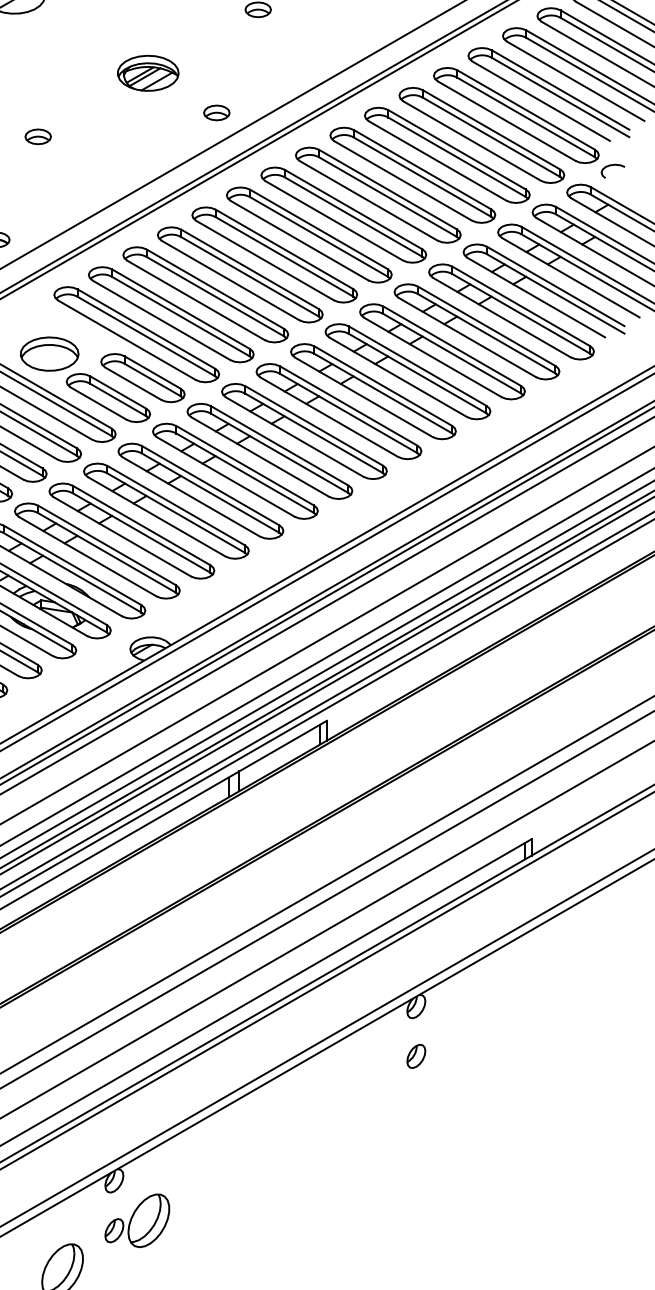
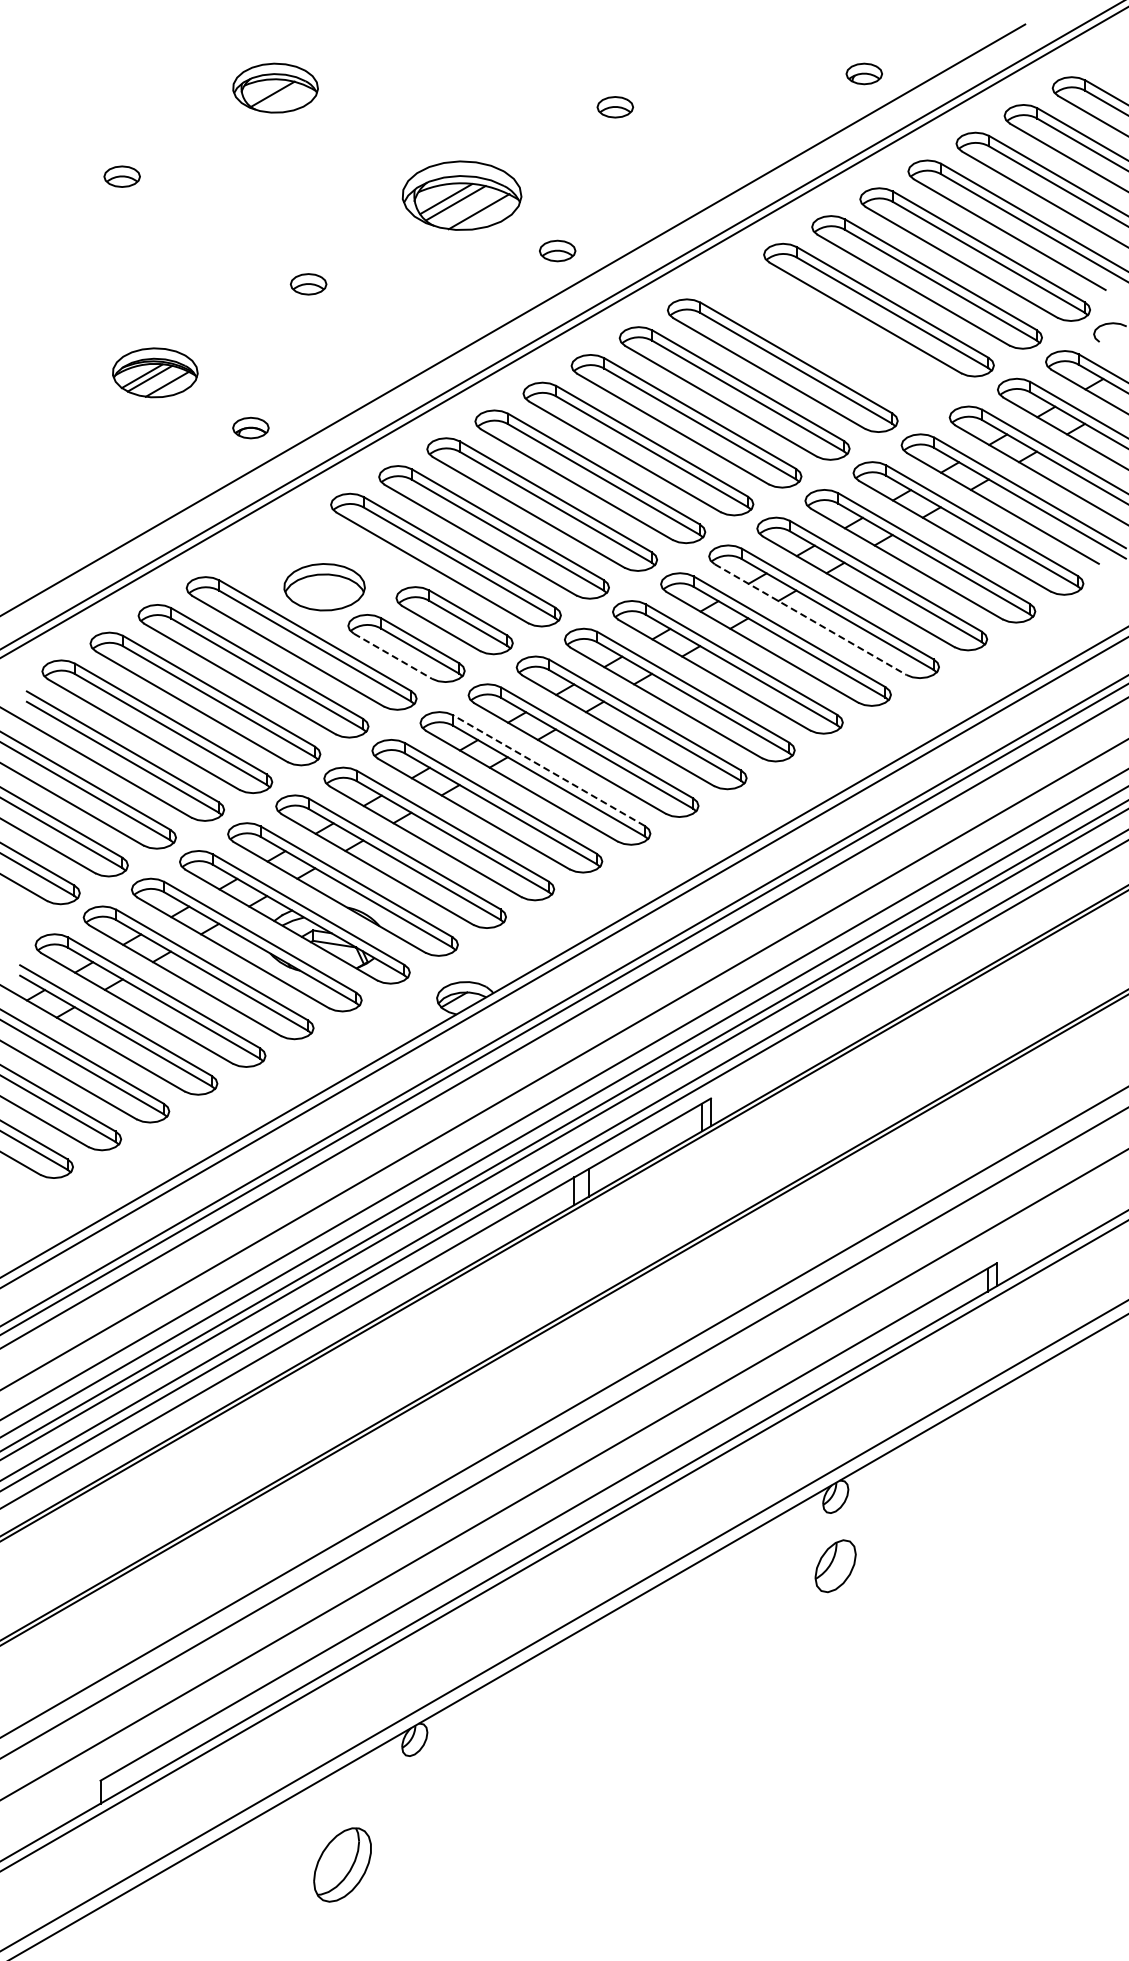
part: (147, 73) -> (461, 195), size x1.4
part: (412, 174) -> (830, 337), removed
line: (398, 377) -> (810, 619), solid -> dashed
line: (99, 403) -> (393, 656), solid -> dashed
line: (210, 485) -> (548, 770), solid -> dashed
part: (416, 1056) -> (835, 1566), size x1.6
part: (137, 1220) -> (446, 1795), removed

